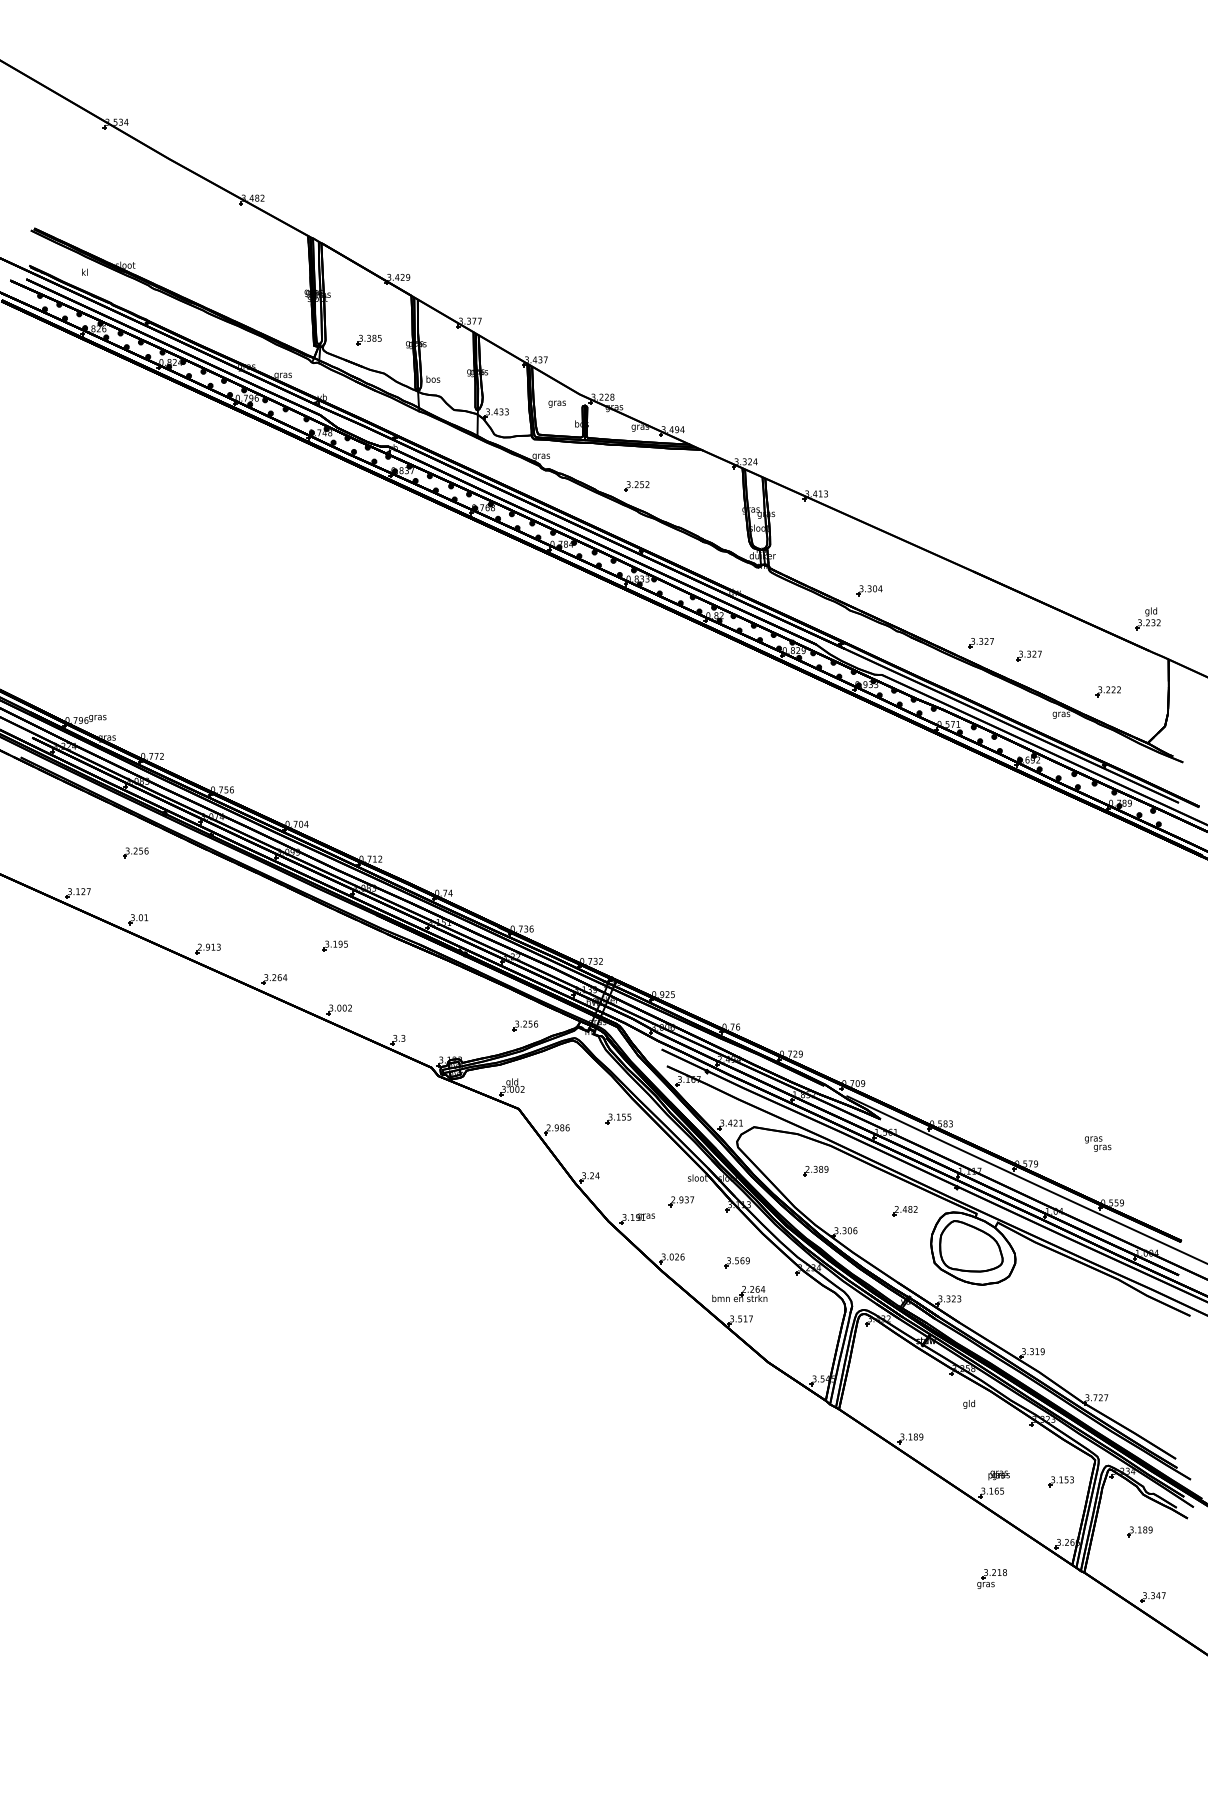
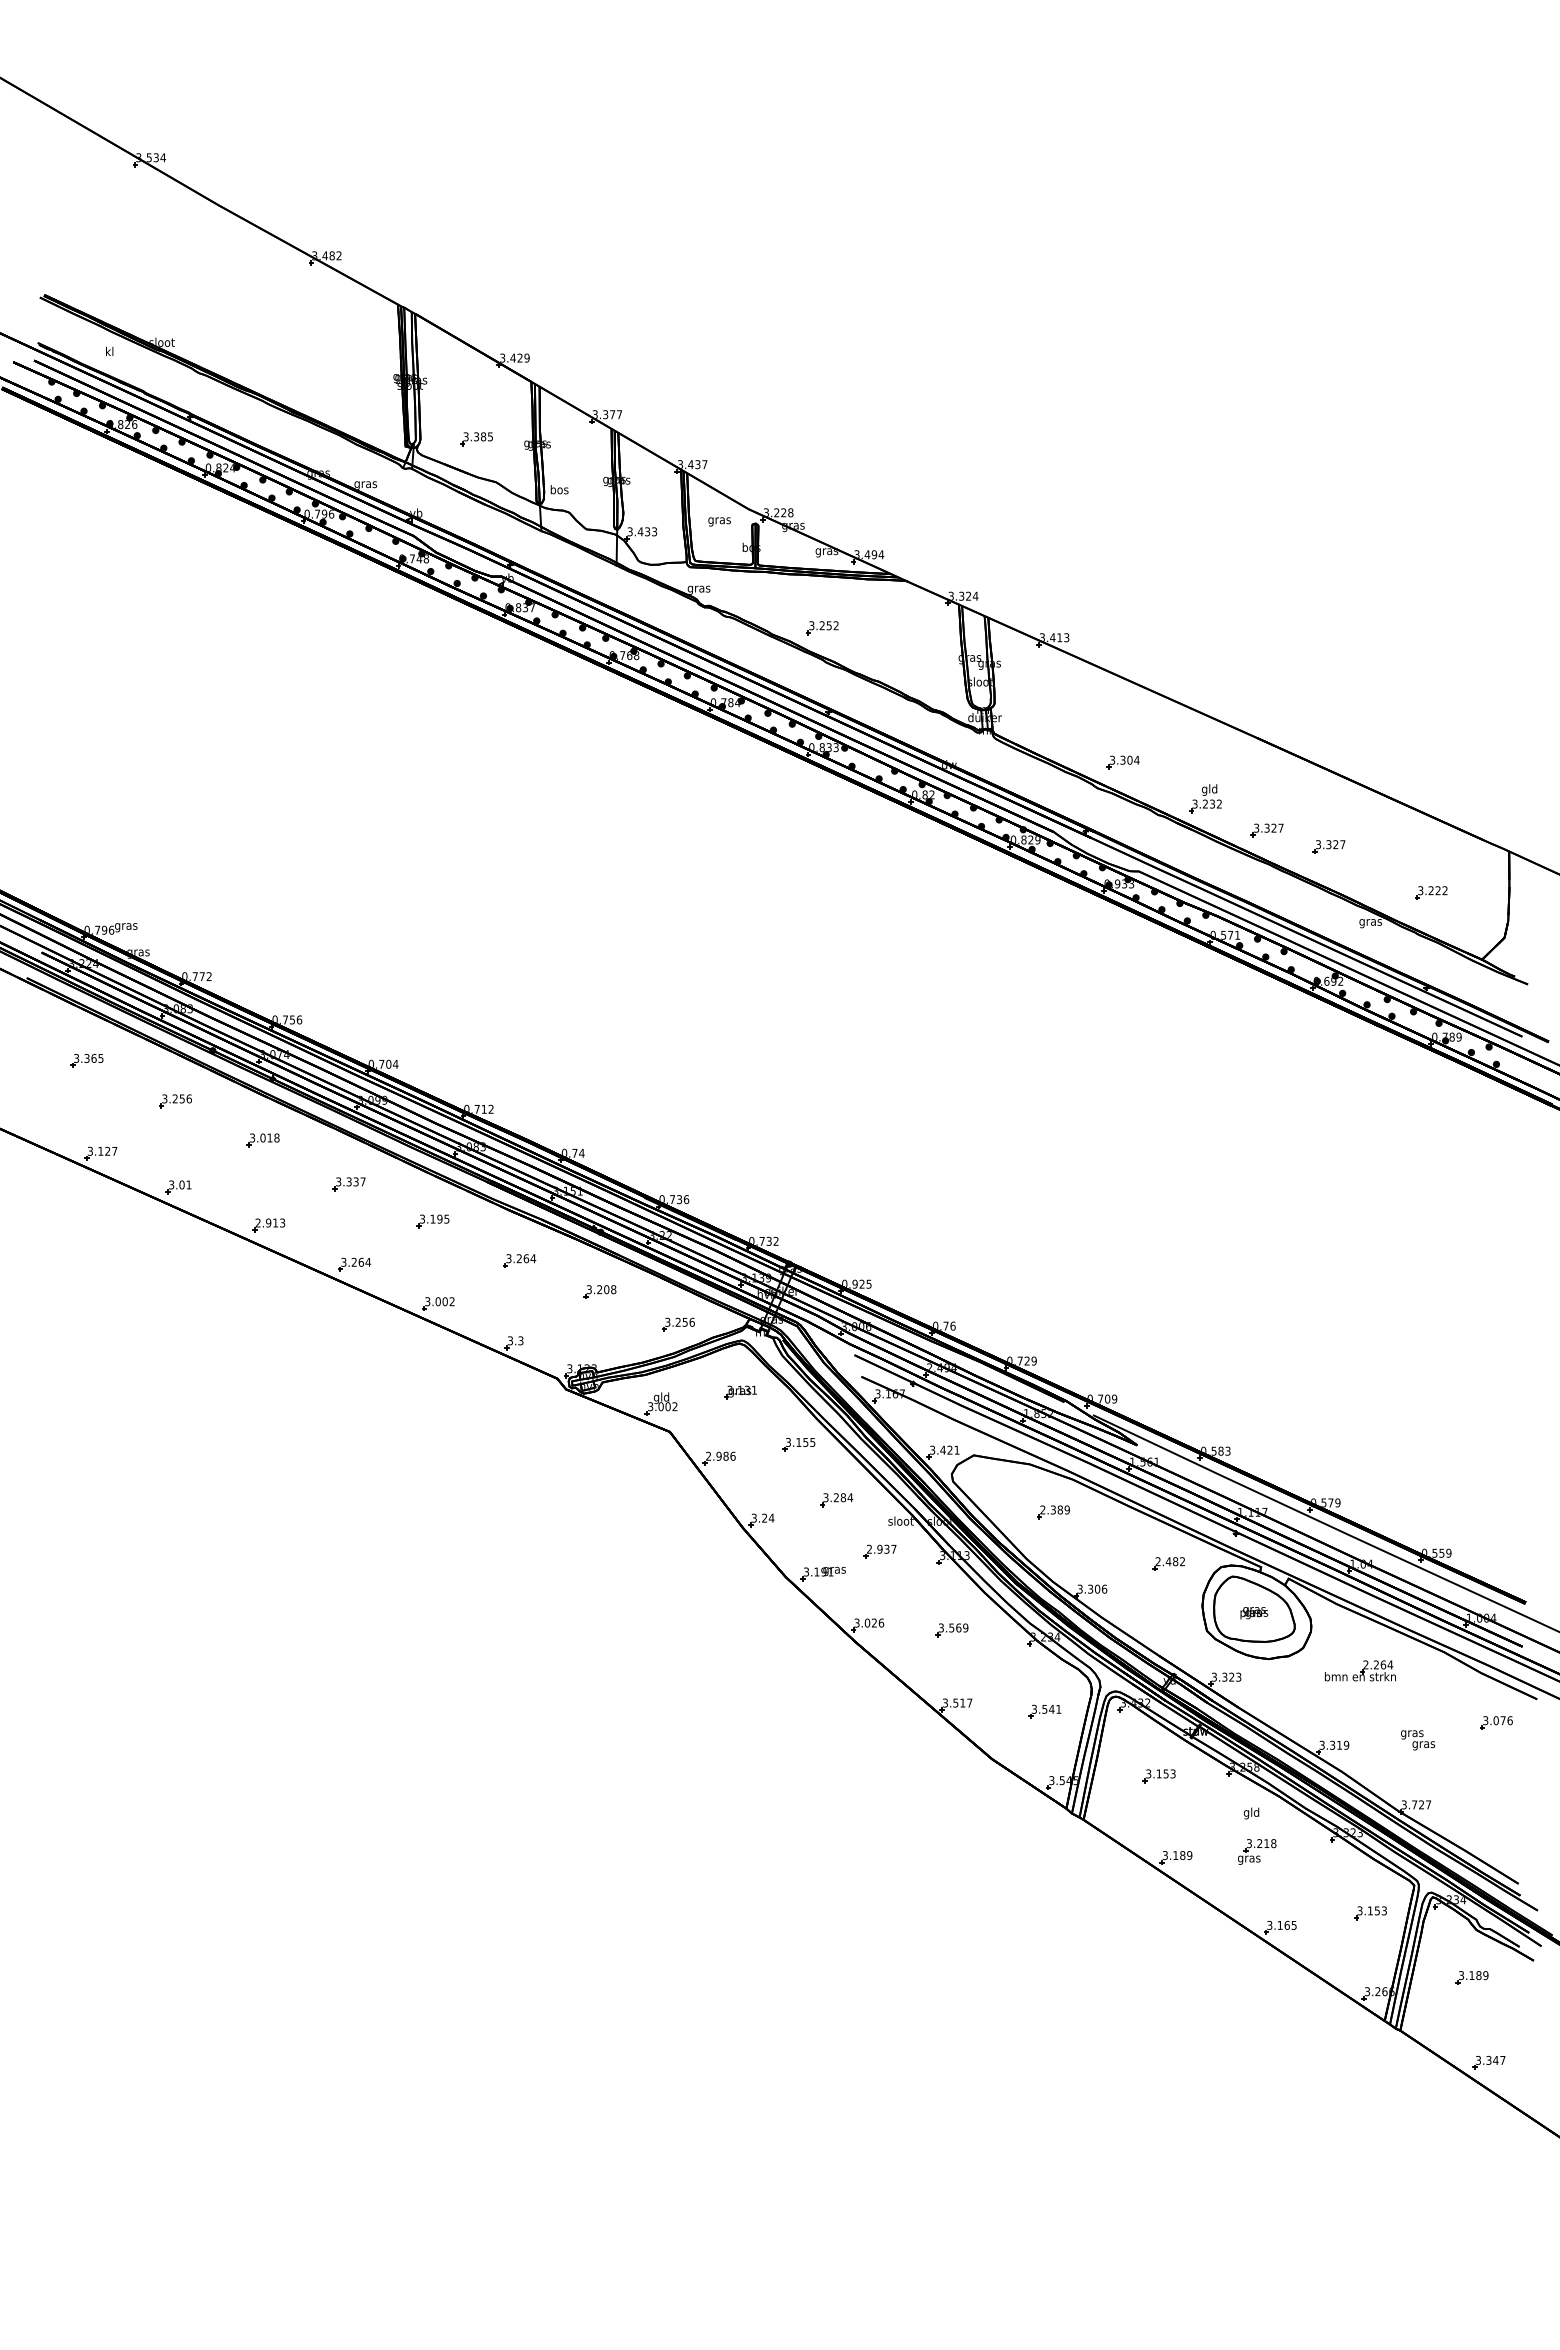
part: (1148, 618) -> (1205, 798), moved
part: (66, 821) -> (86, 1060), added
part: (203, 883) -> (262, 1140), added
part: (269, 917) -> (348, 1184), added
part: (402, 976) -> (519, 1260), added
part: (464, 1000) -> (599, 1291), added
part: (573, 1078) -> (740, 1392), added
text: (1098, 1144) -> (1418, 1740), moved
part: (647, 1162) -> (836, 1500), added
part: (739, 1293) -> (1360, 1670), moved
part: (808, 1325) -> (1044, 1711), added
part: (1158, 1333) -> (1496, 1722), added
part: (897, 1375) -> (1158, 1776), added
text: (999, 1475) -> (1254, 1613), moved
part: (992, 1578) -> (1257, 1851), moved

